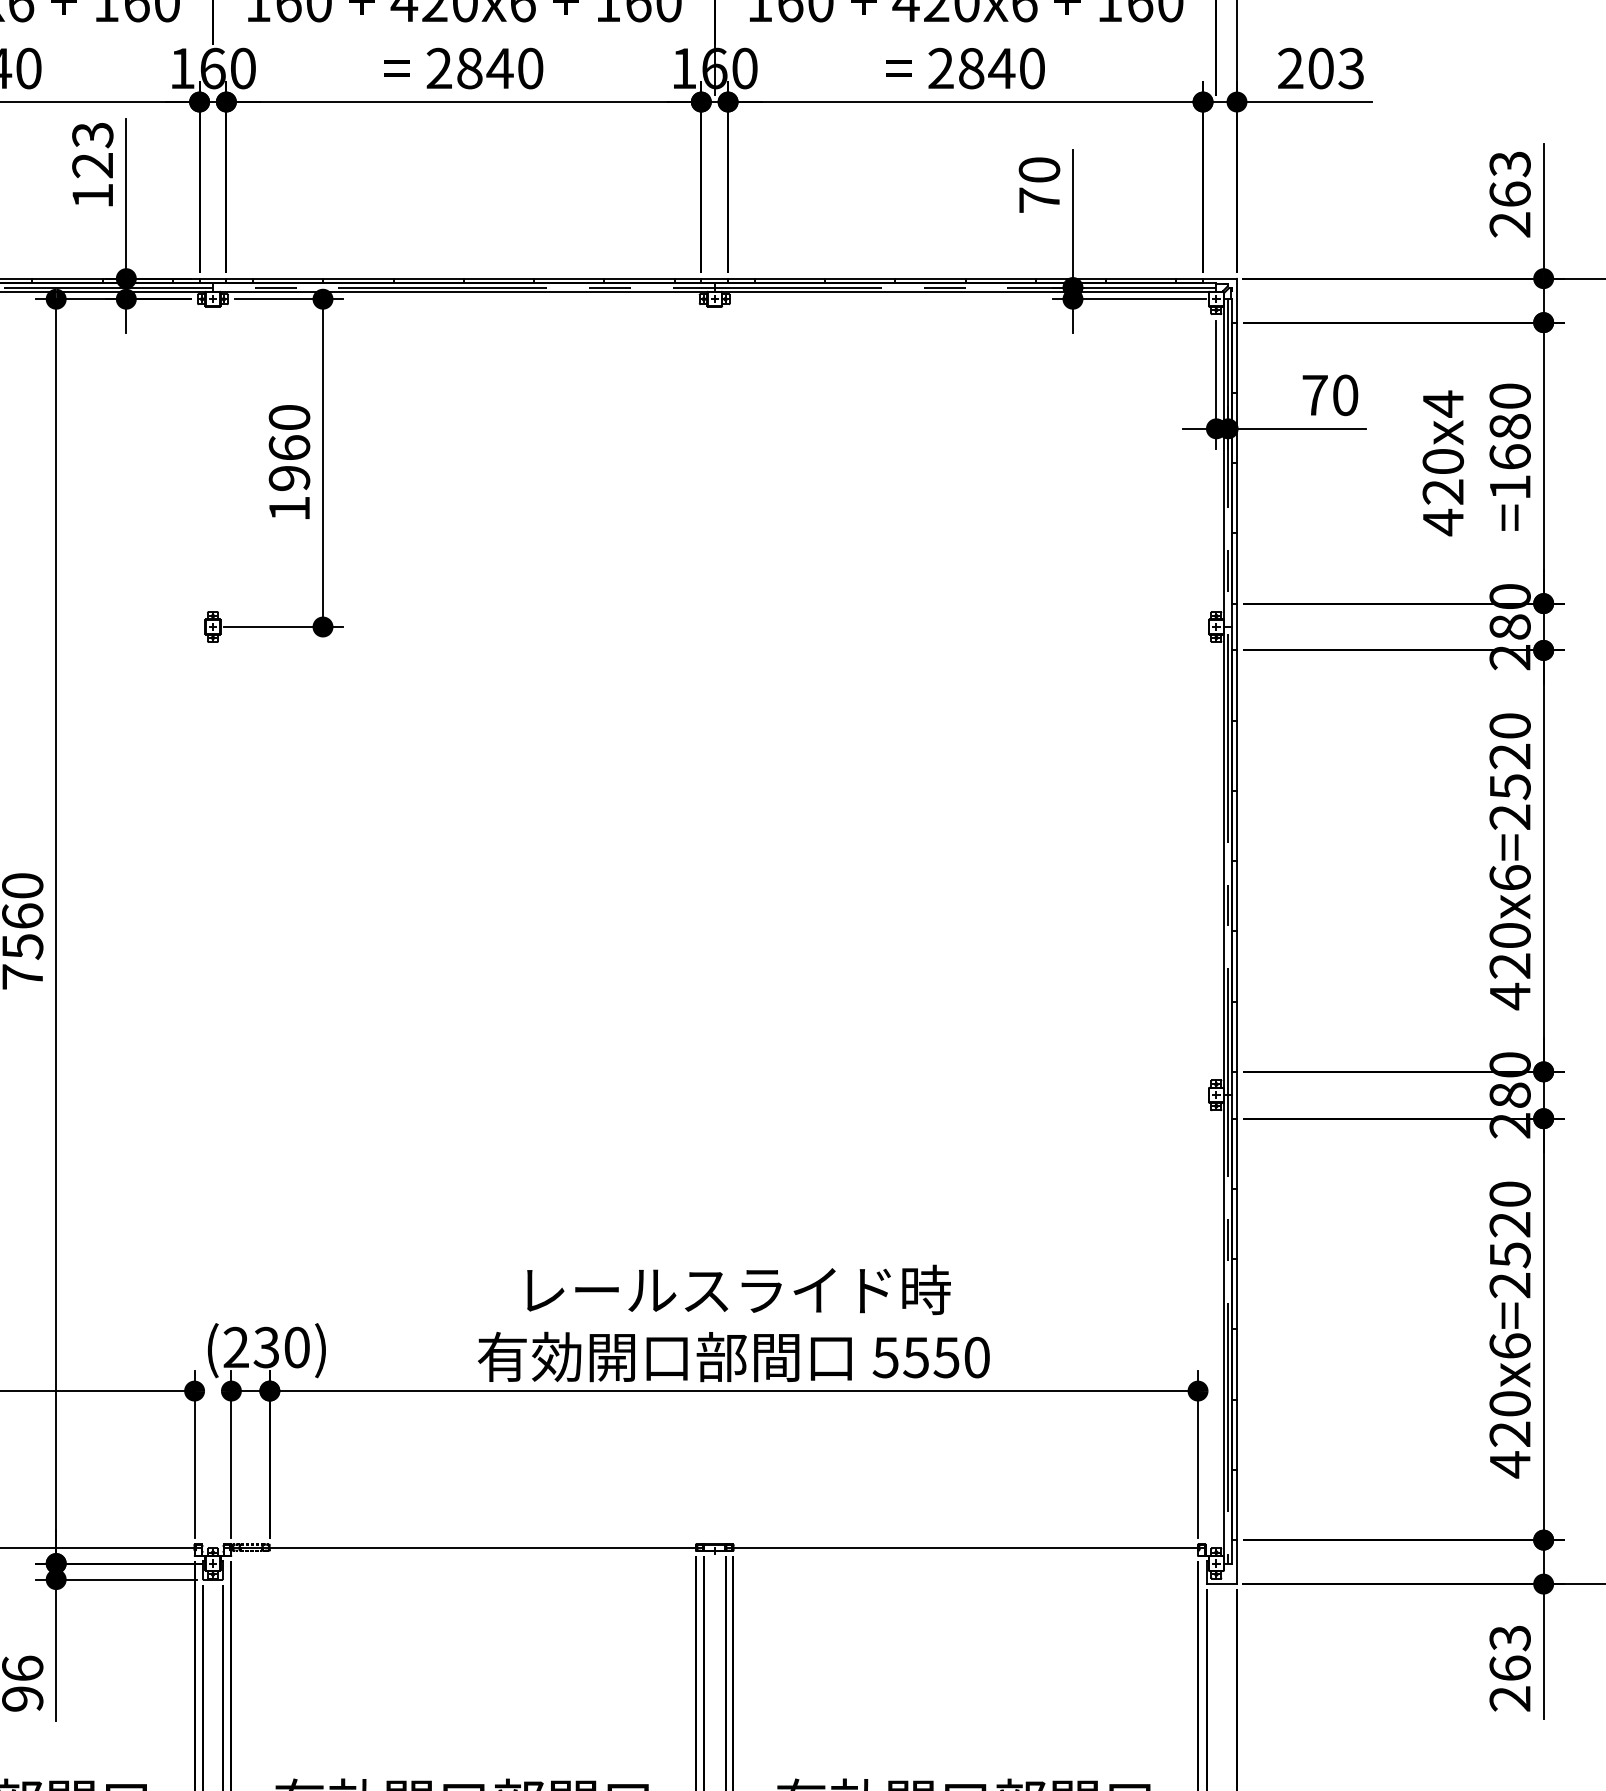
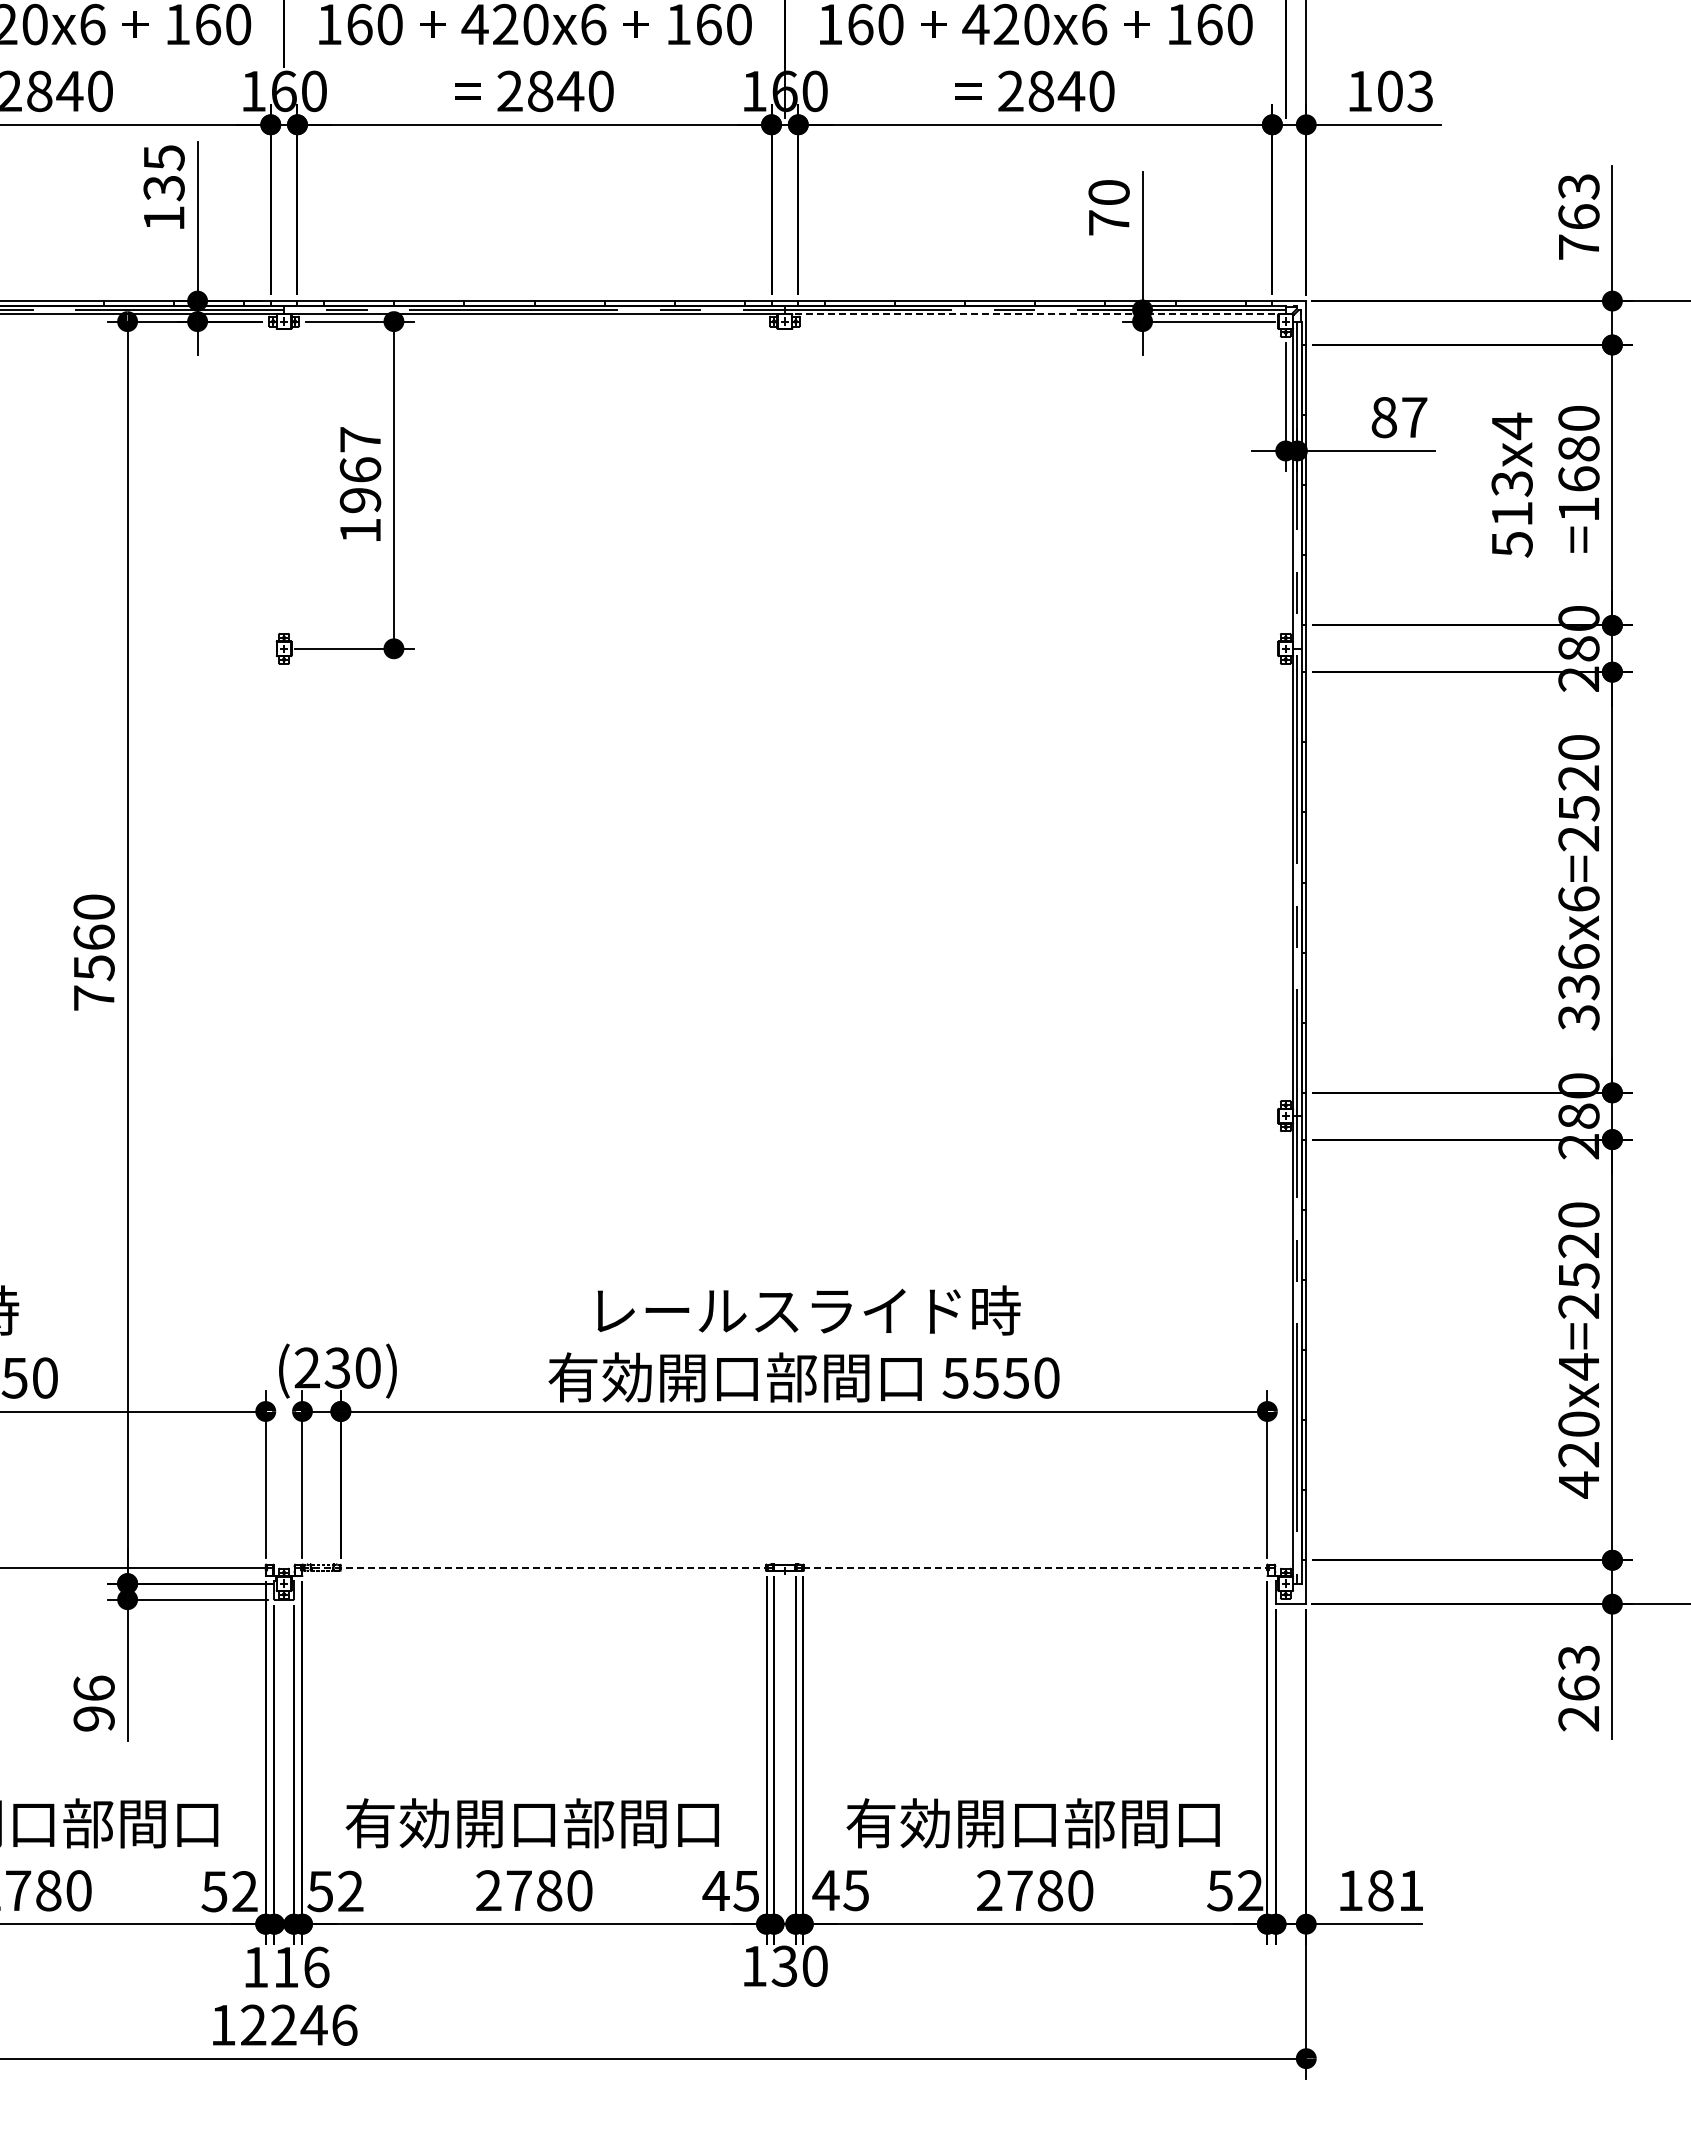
text: (1290, 67) -> (1359, 90), 203 -> 103
text: (92, 150) -> (163, 173), 123 -> 135
text: (1509, 223) -> (1578, 246), 263 -> 763
line: (964, 292) -> (1034, 314), solid -> dashed
text: (1330, 395) -> (1399, 417), 70 -> 87
text: (289, 417) -> (360, 439), 1960 -> 1967
text: (1442, 492) -> (1511, 514), 420x4 -> 513x4
text: (1509, 966) -> (1578, 987), 420x6=2520 -> 336x6=2520
text: (1509, 1345) -> (1578, 1366), 420x6=2520 -> 420x4=2520
line: (463, 1547) -> (534, 1567), solid -> dashed
line: (965, 1547) -> (1035, 1567), solid -> dashed

